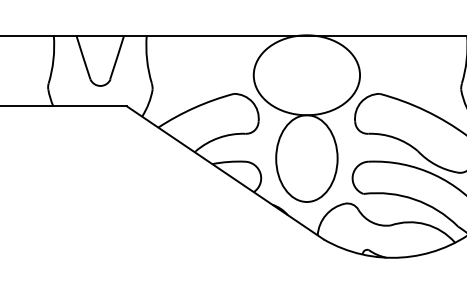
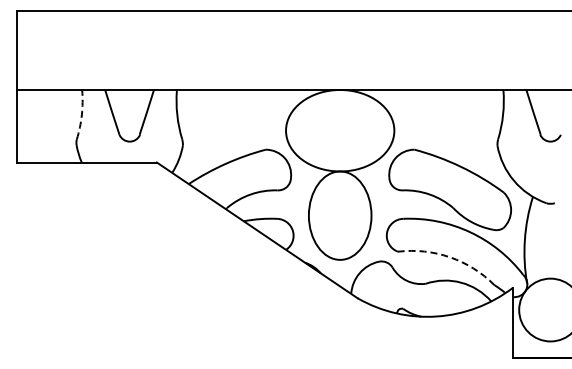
arc: (53, 59) -> (81, 114), solid -> dashed
arc: (415, 199) -> (450, 257), solid -> dashed

